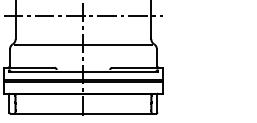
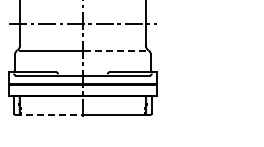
line: (117, 45) -> (114, 51), solid -> dashed
line: (47, 113) -> (49, 114), solid -> dashed

